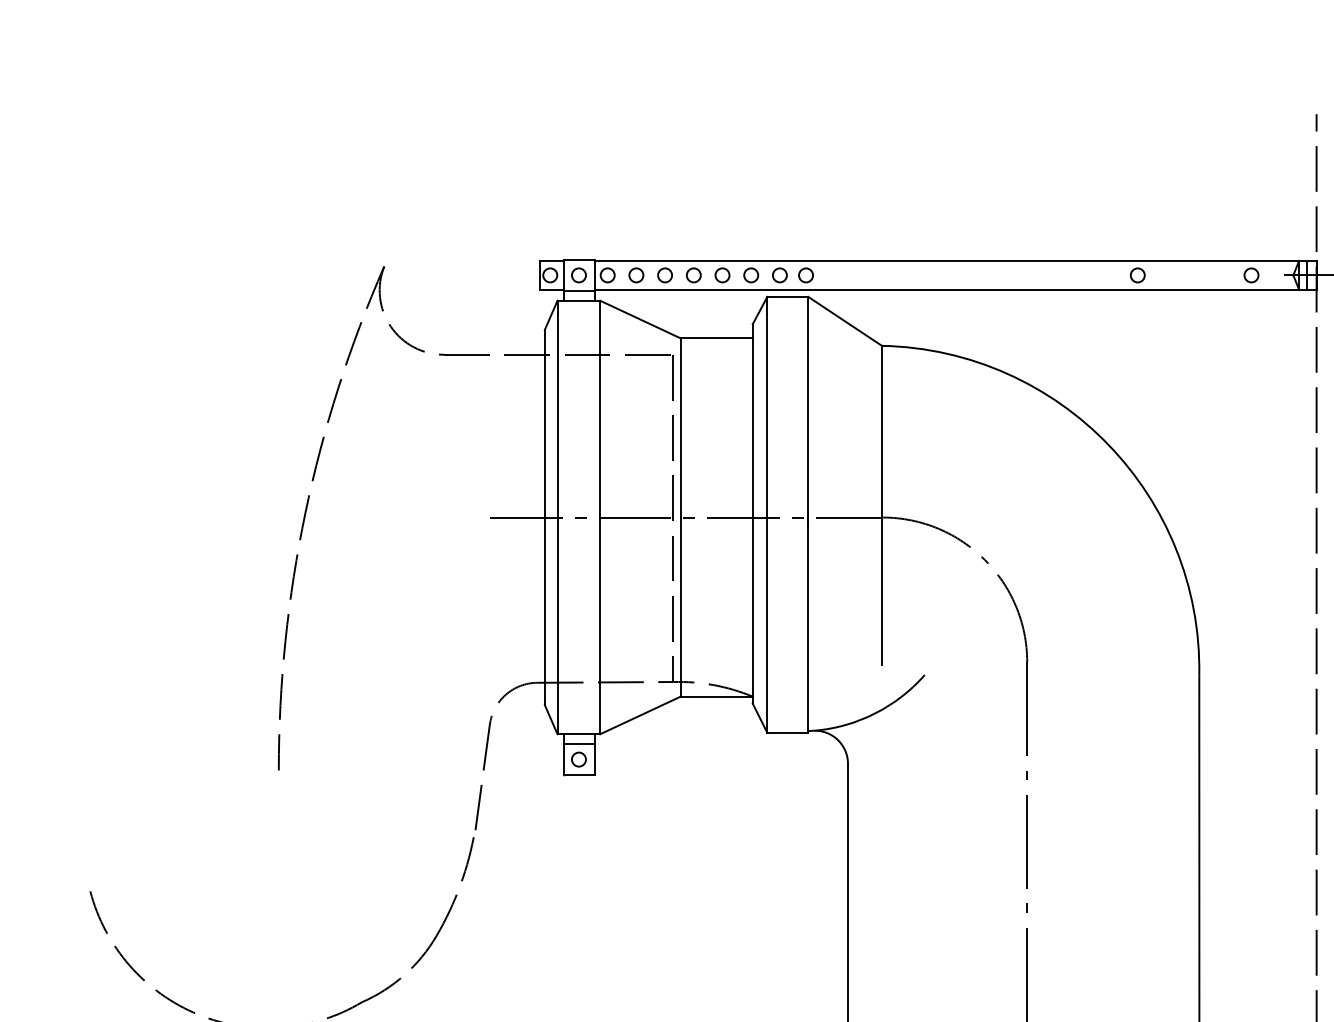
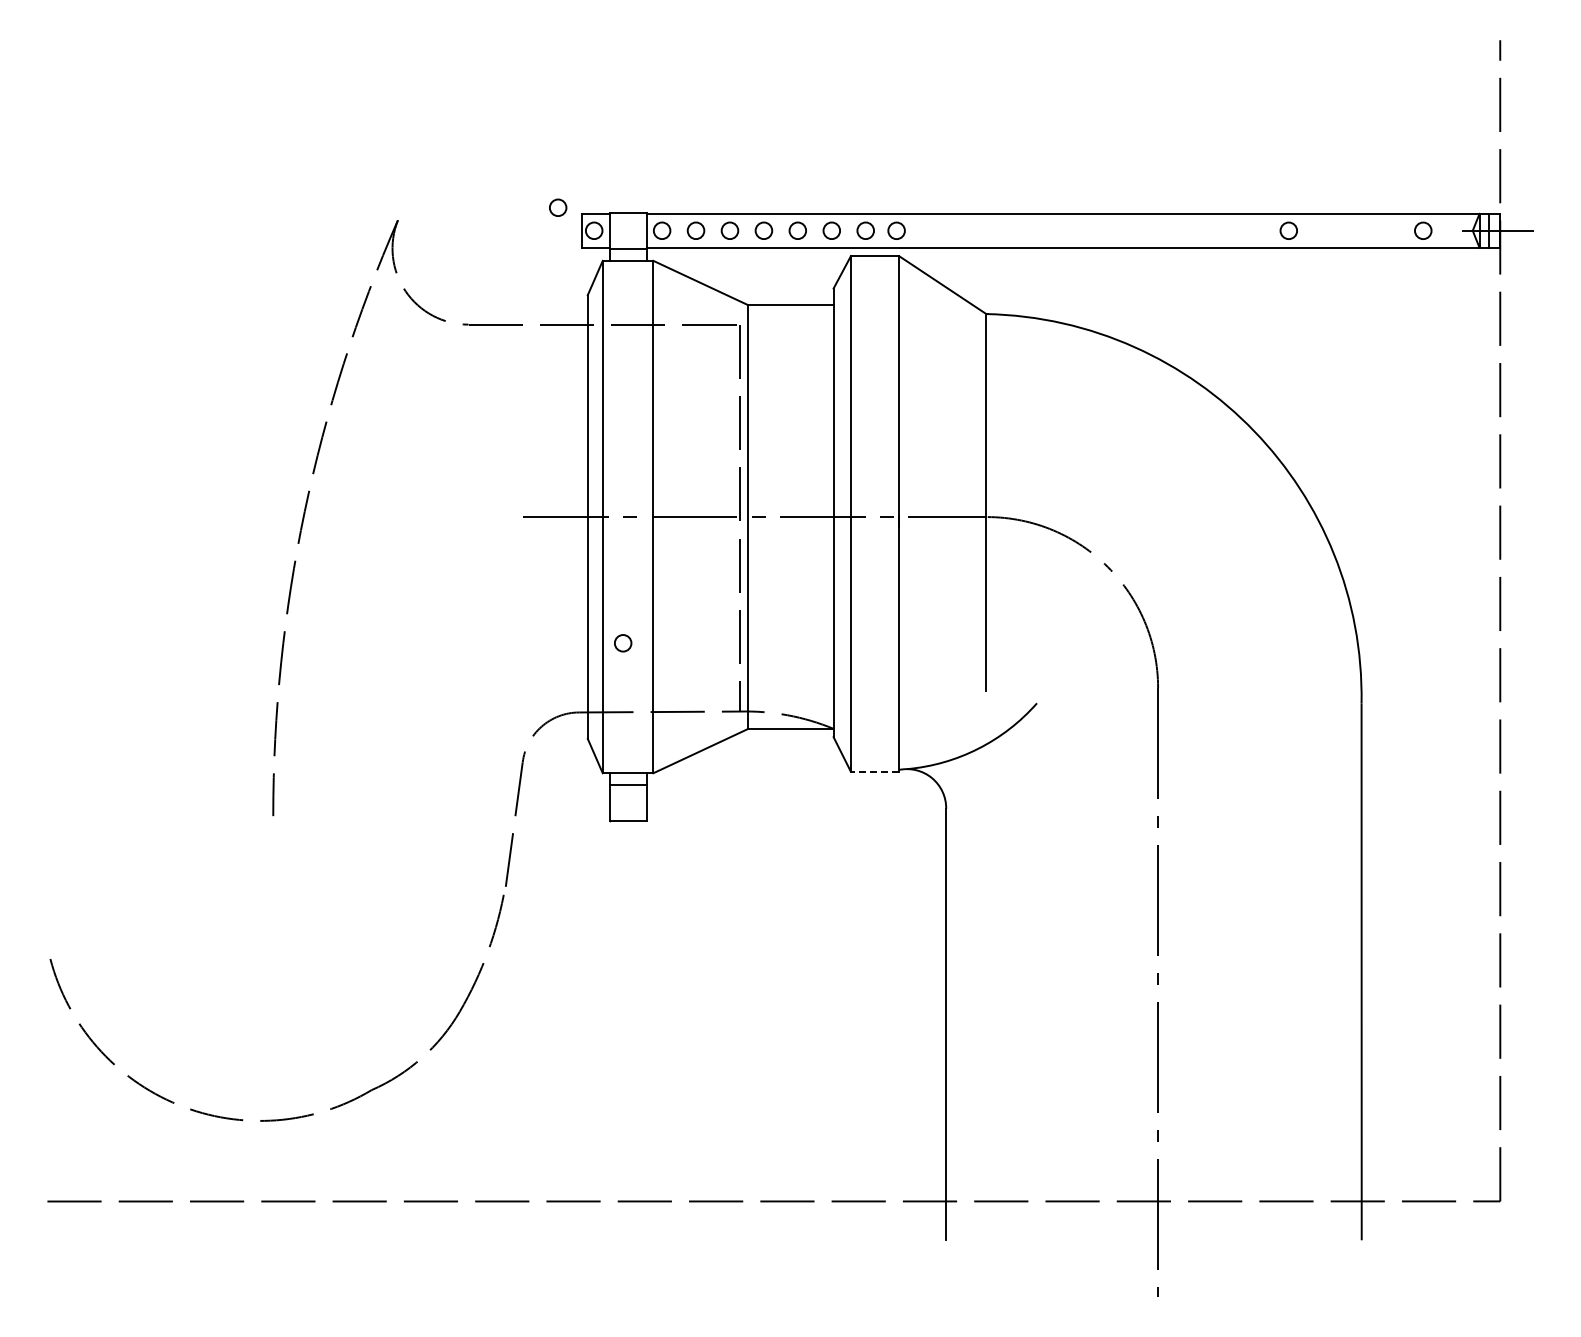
circle: (579, 275) -> (558, 207), moved
line: (787, 732) -> (874, 771), solid -> dashed
circle: (579, 759) -> (623, 643), moved

